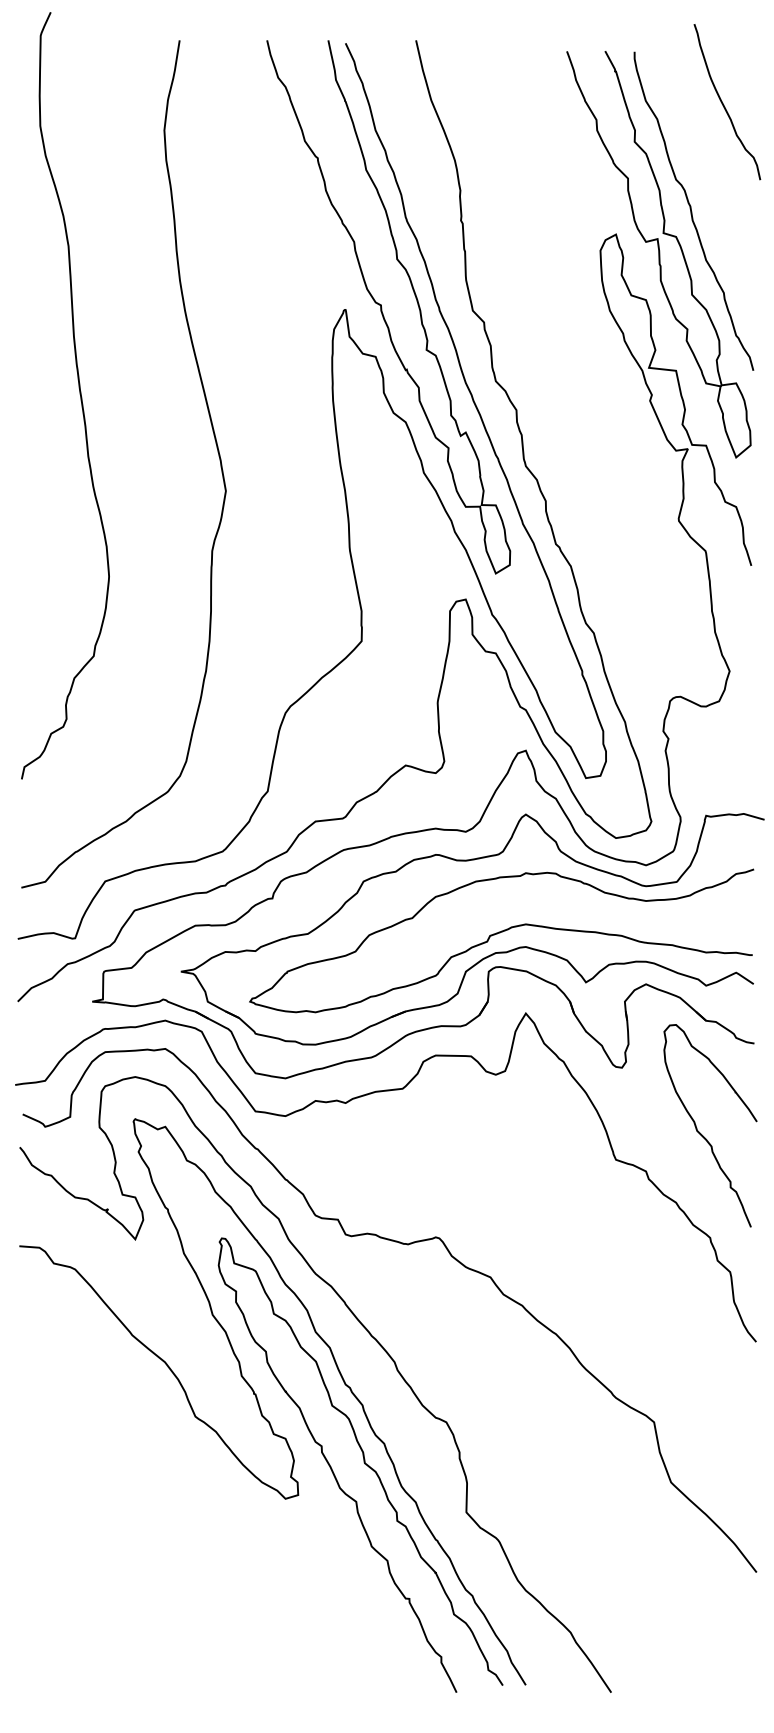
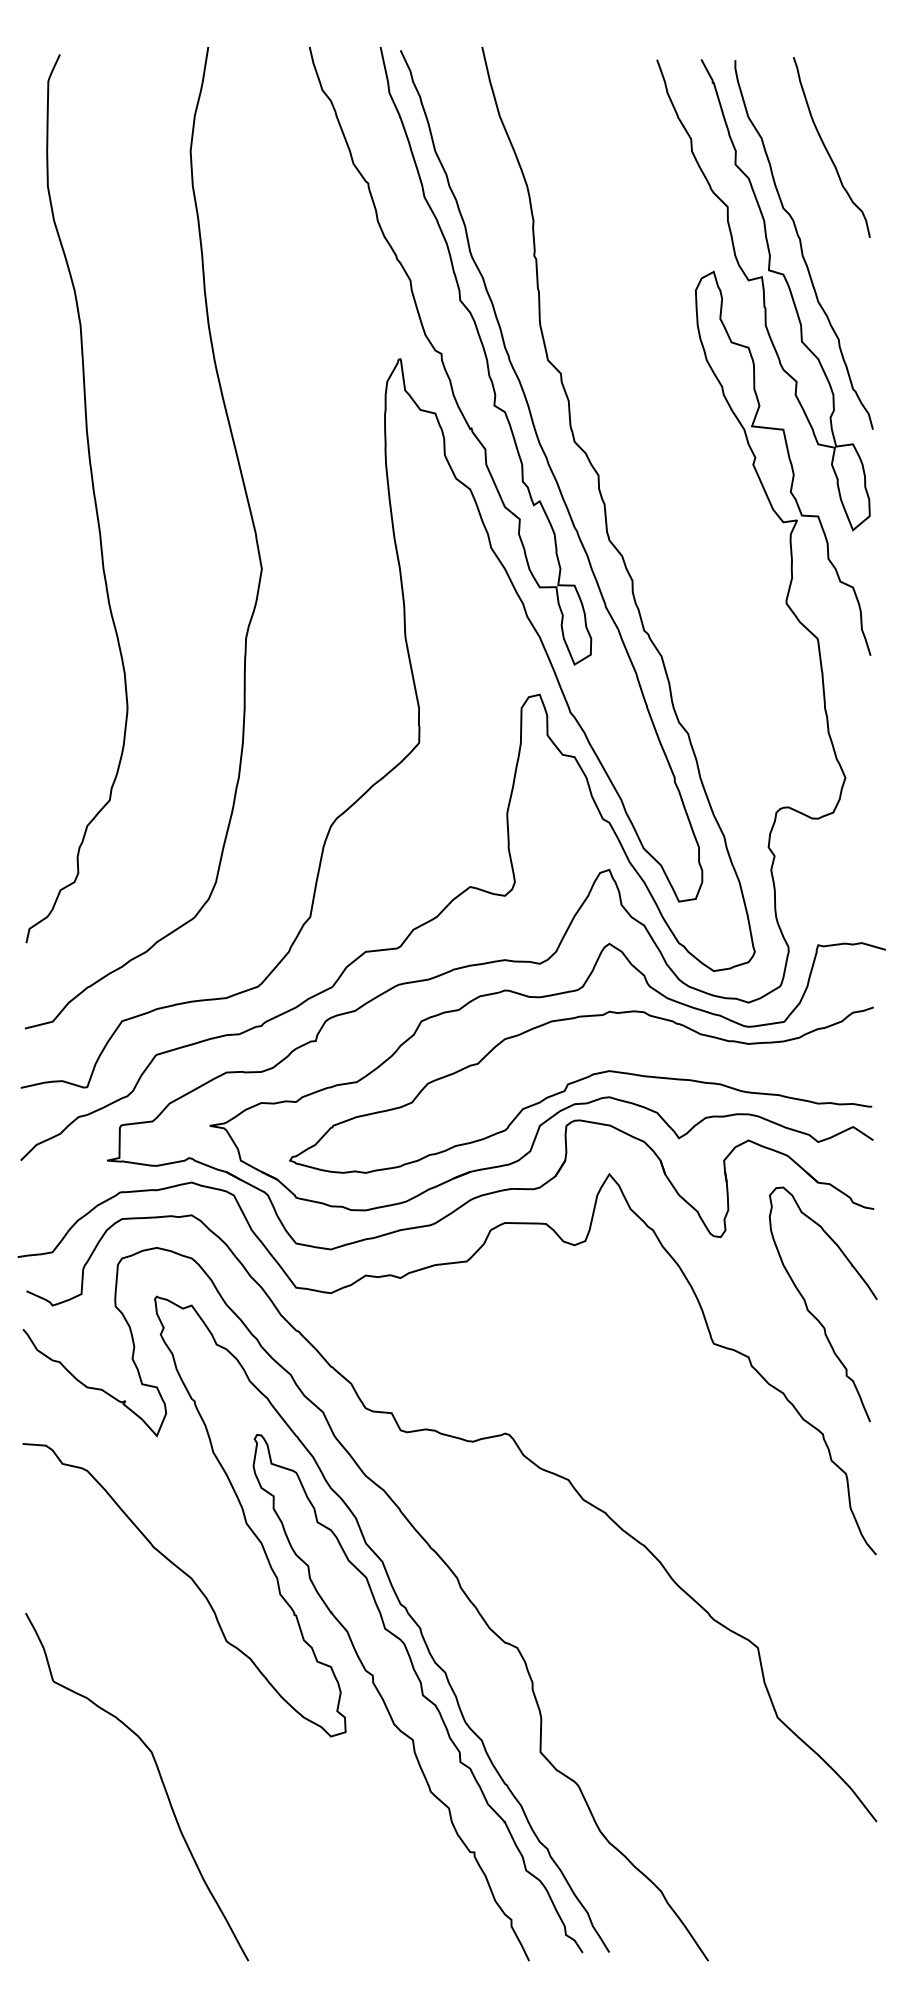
curve: (723, 103) -> (827, 149), moved
curve: (79, 394) -> (93, 497), moved
curve: (138, 1535) -> (160, 1779), added

